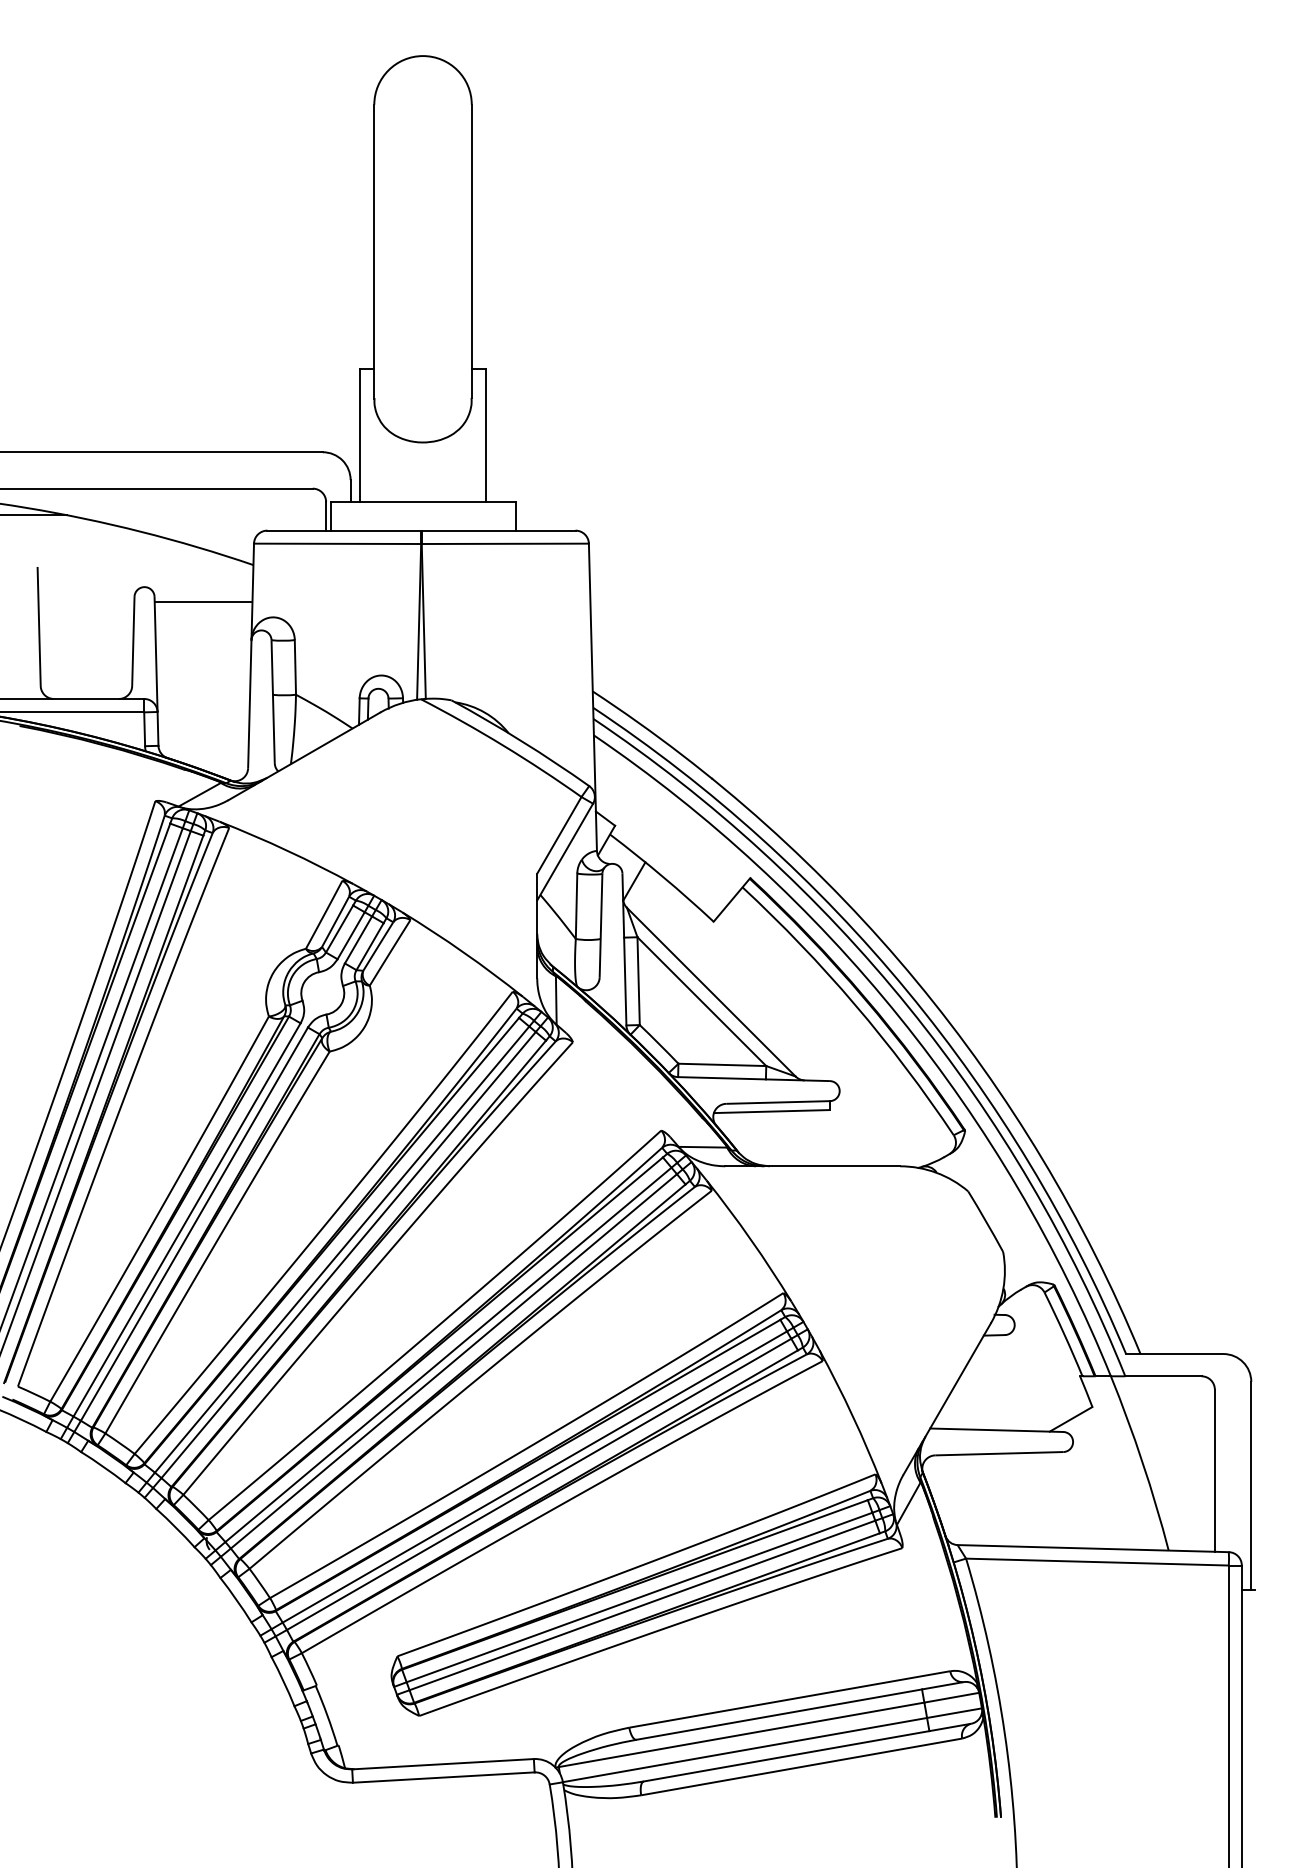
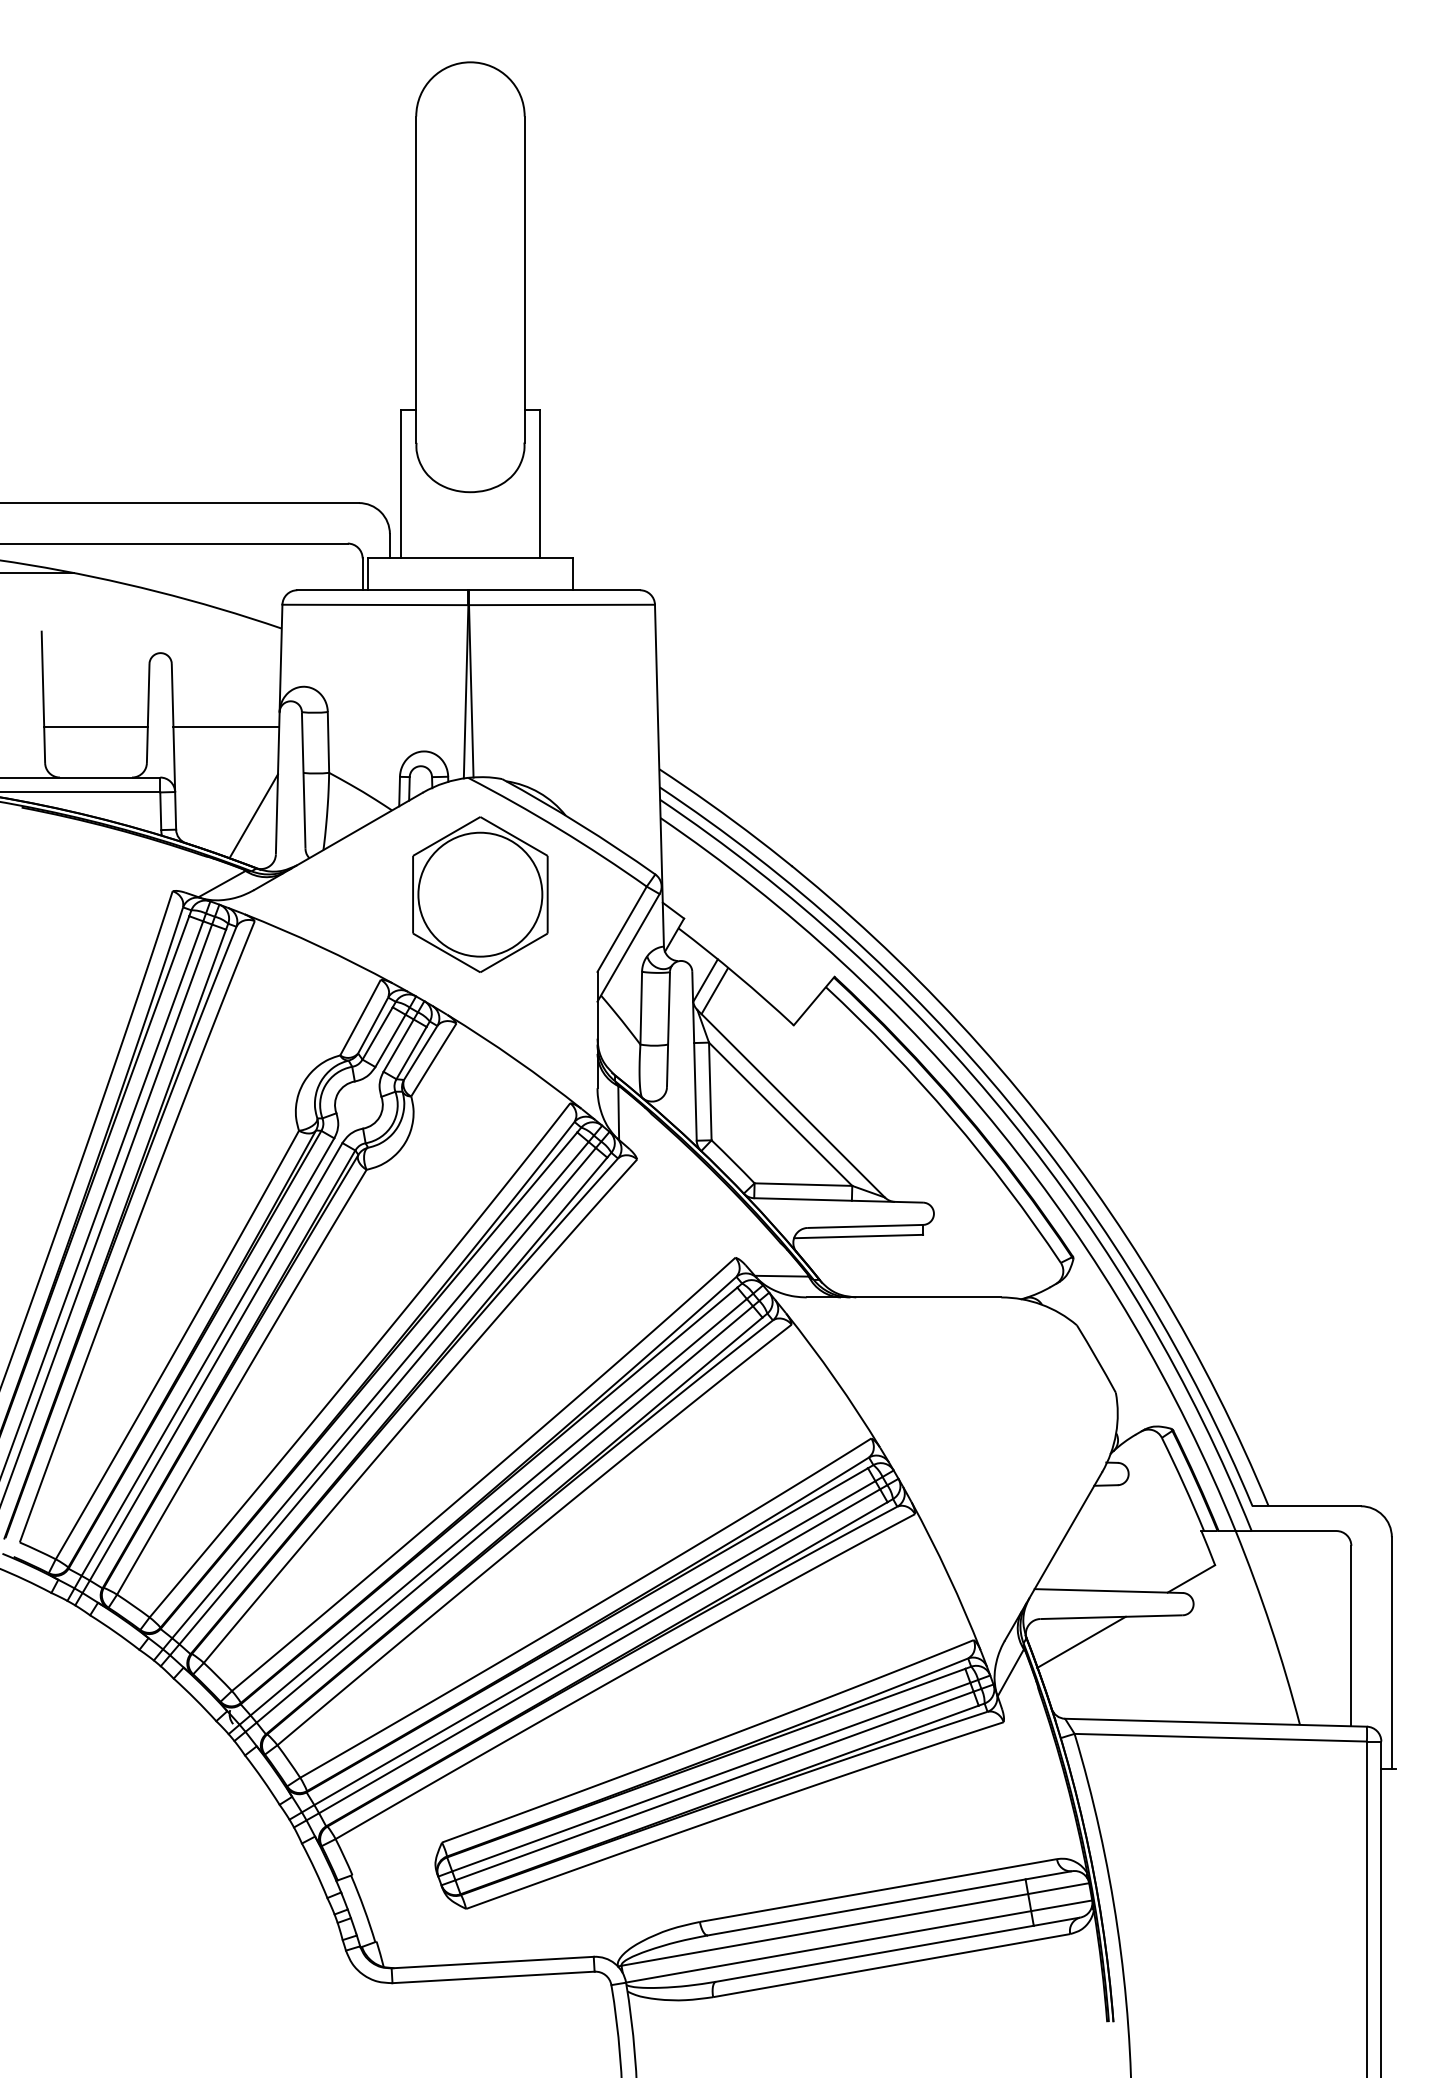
line: (203, 601) -> (226, 727), moved
line: (85, 653) -> (95, 727), added
line: (228, 733) -> (253, 816), added
part: (432, 804) -> (480, 894), added
line: (642, 891) -> (714, 991), added
line: (972, 1476) -> (1081, 1642), added

